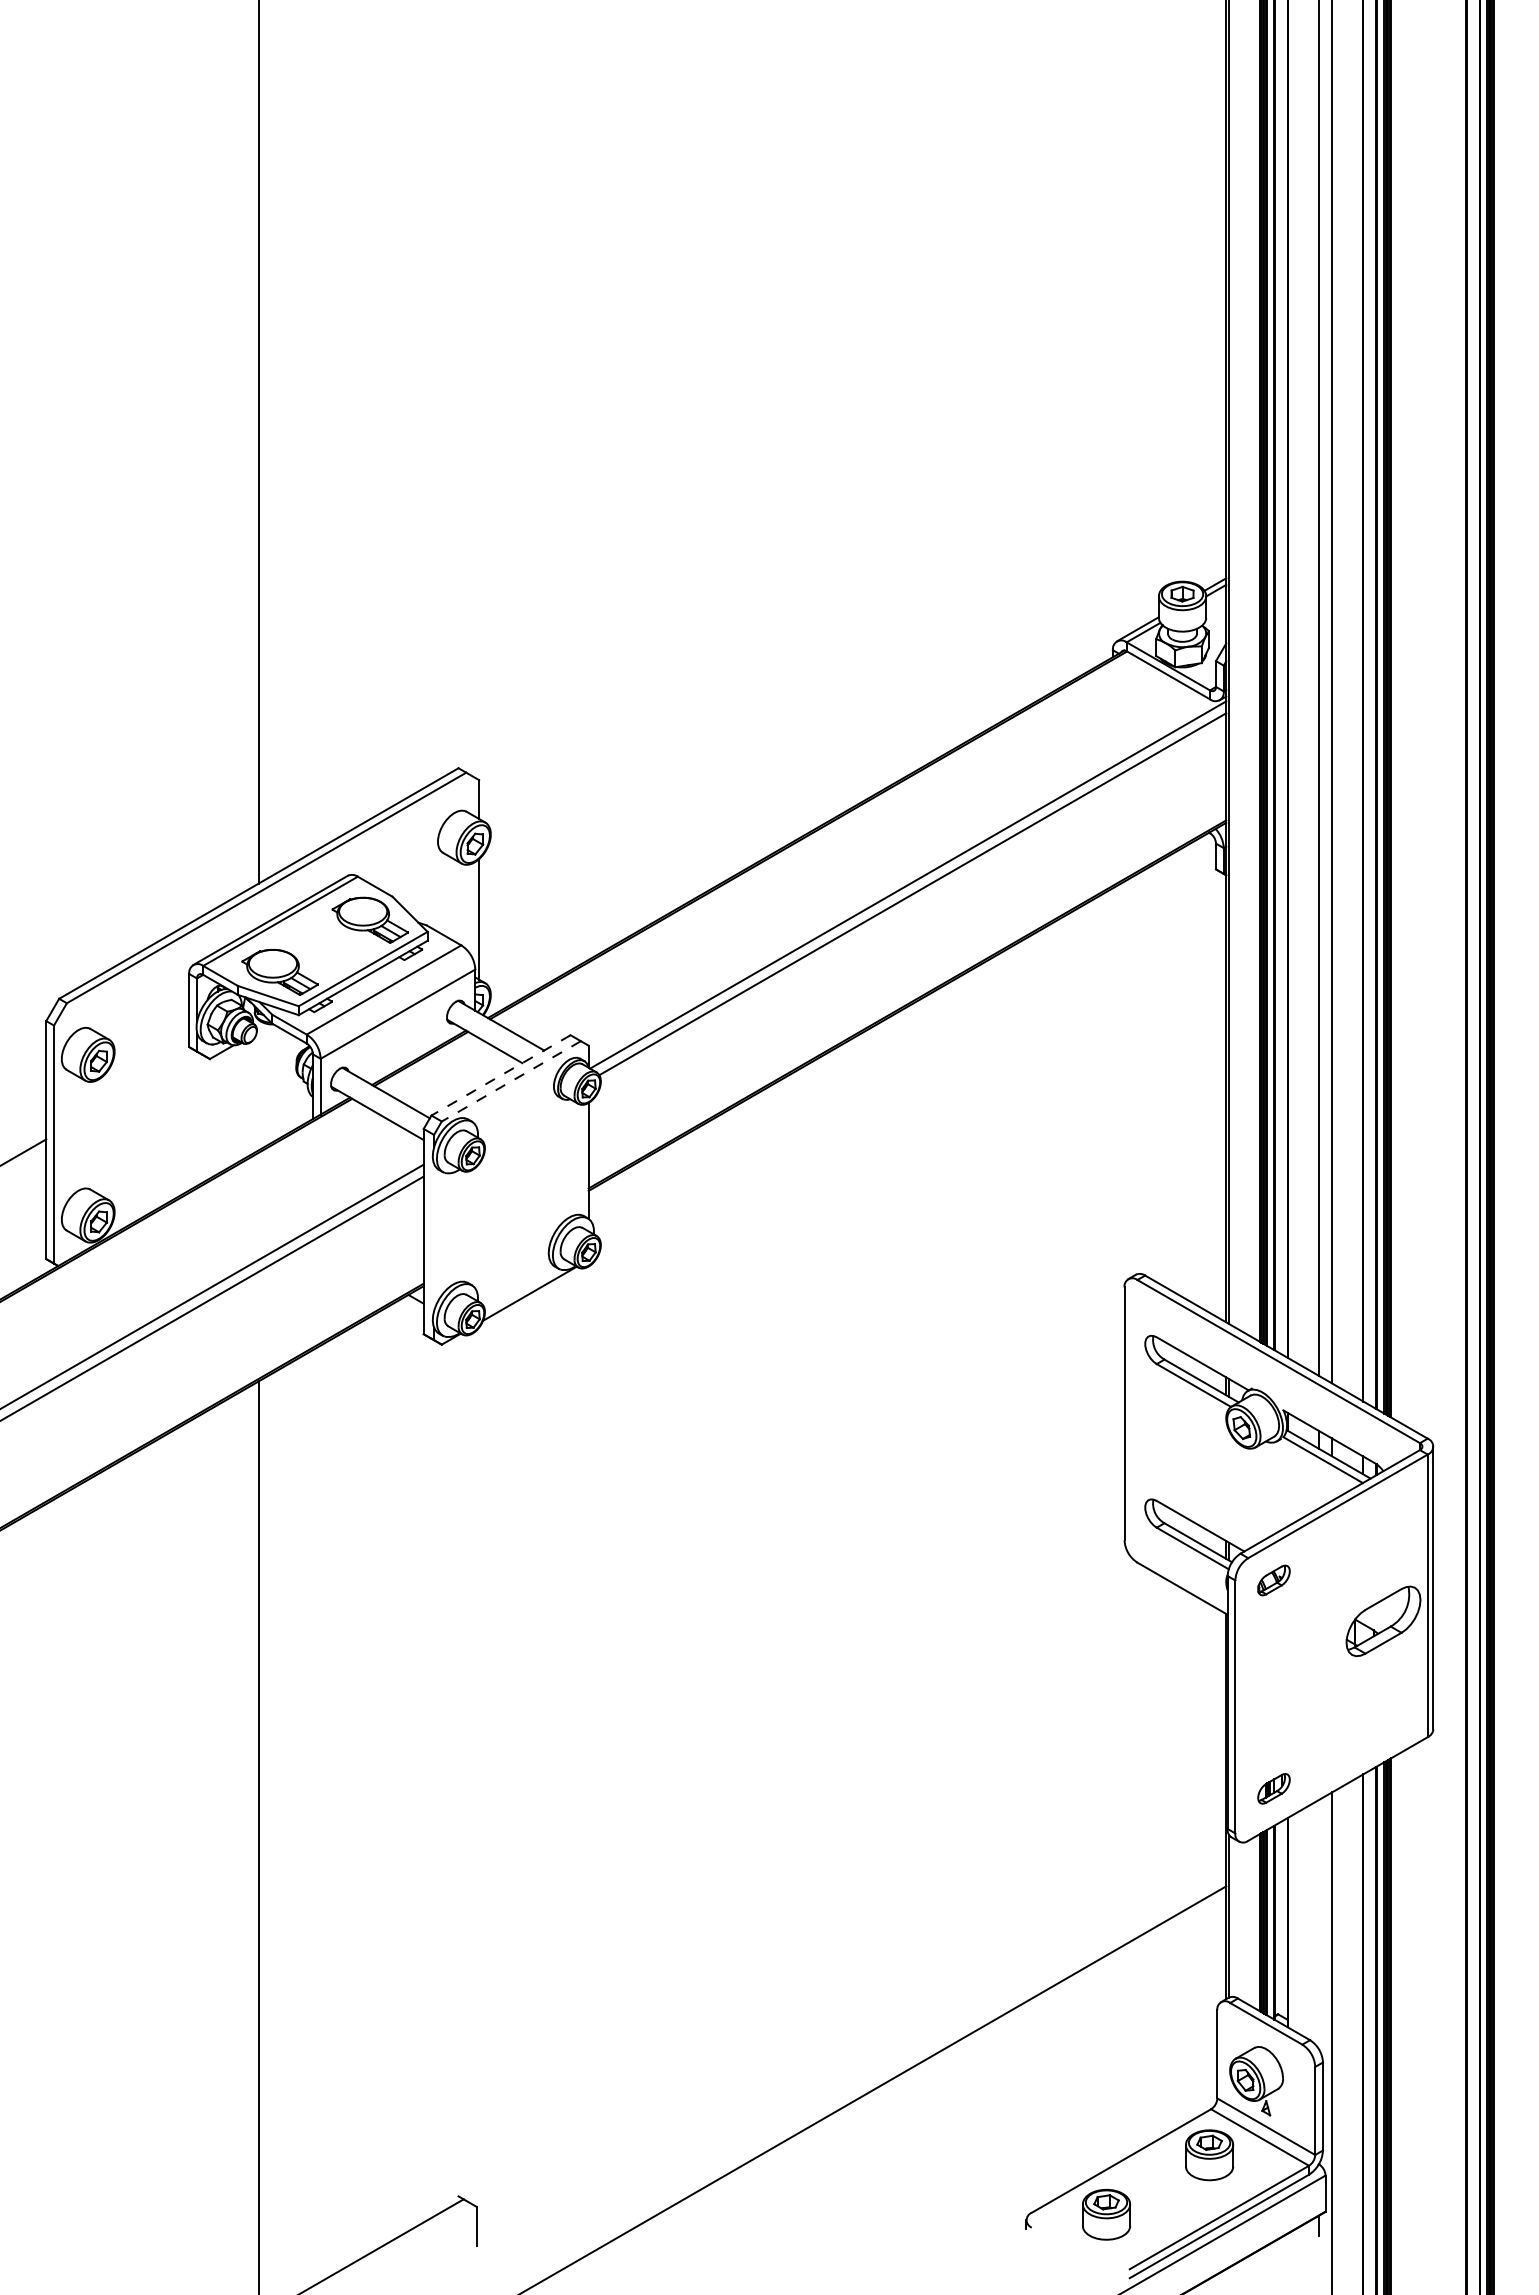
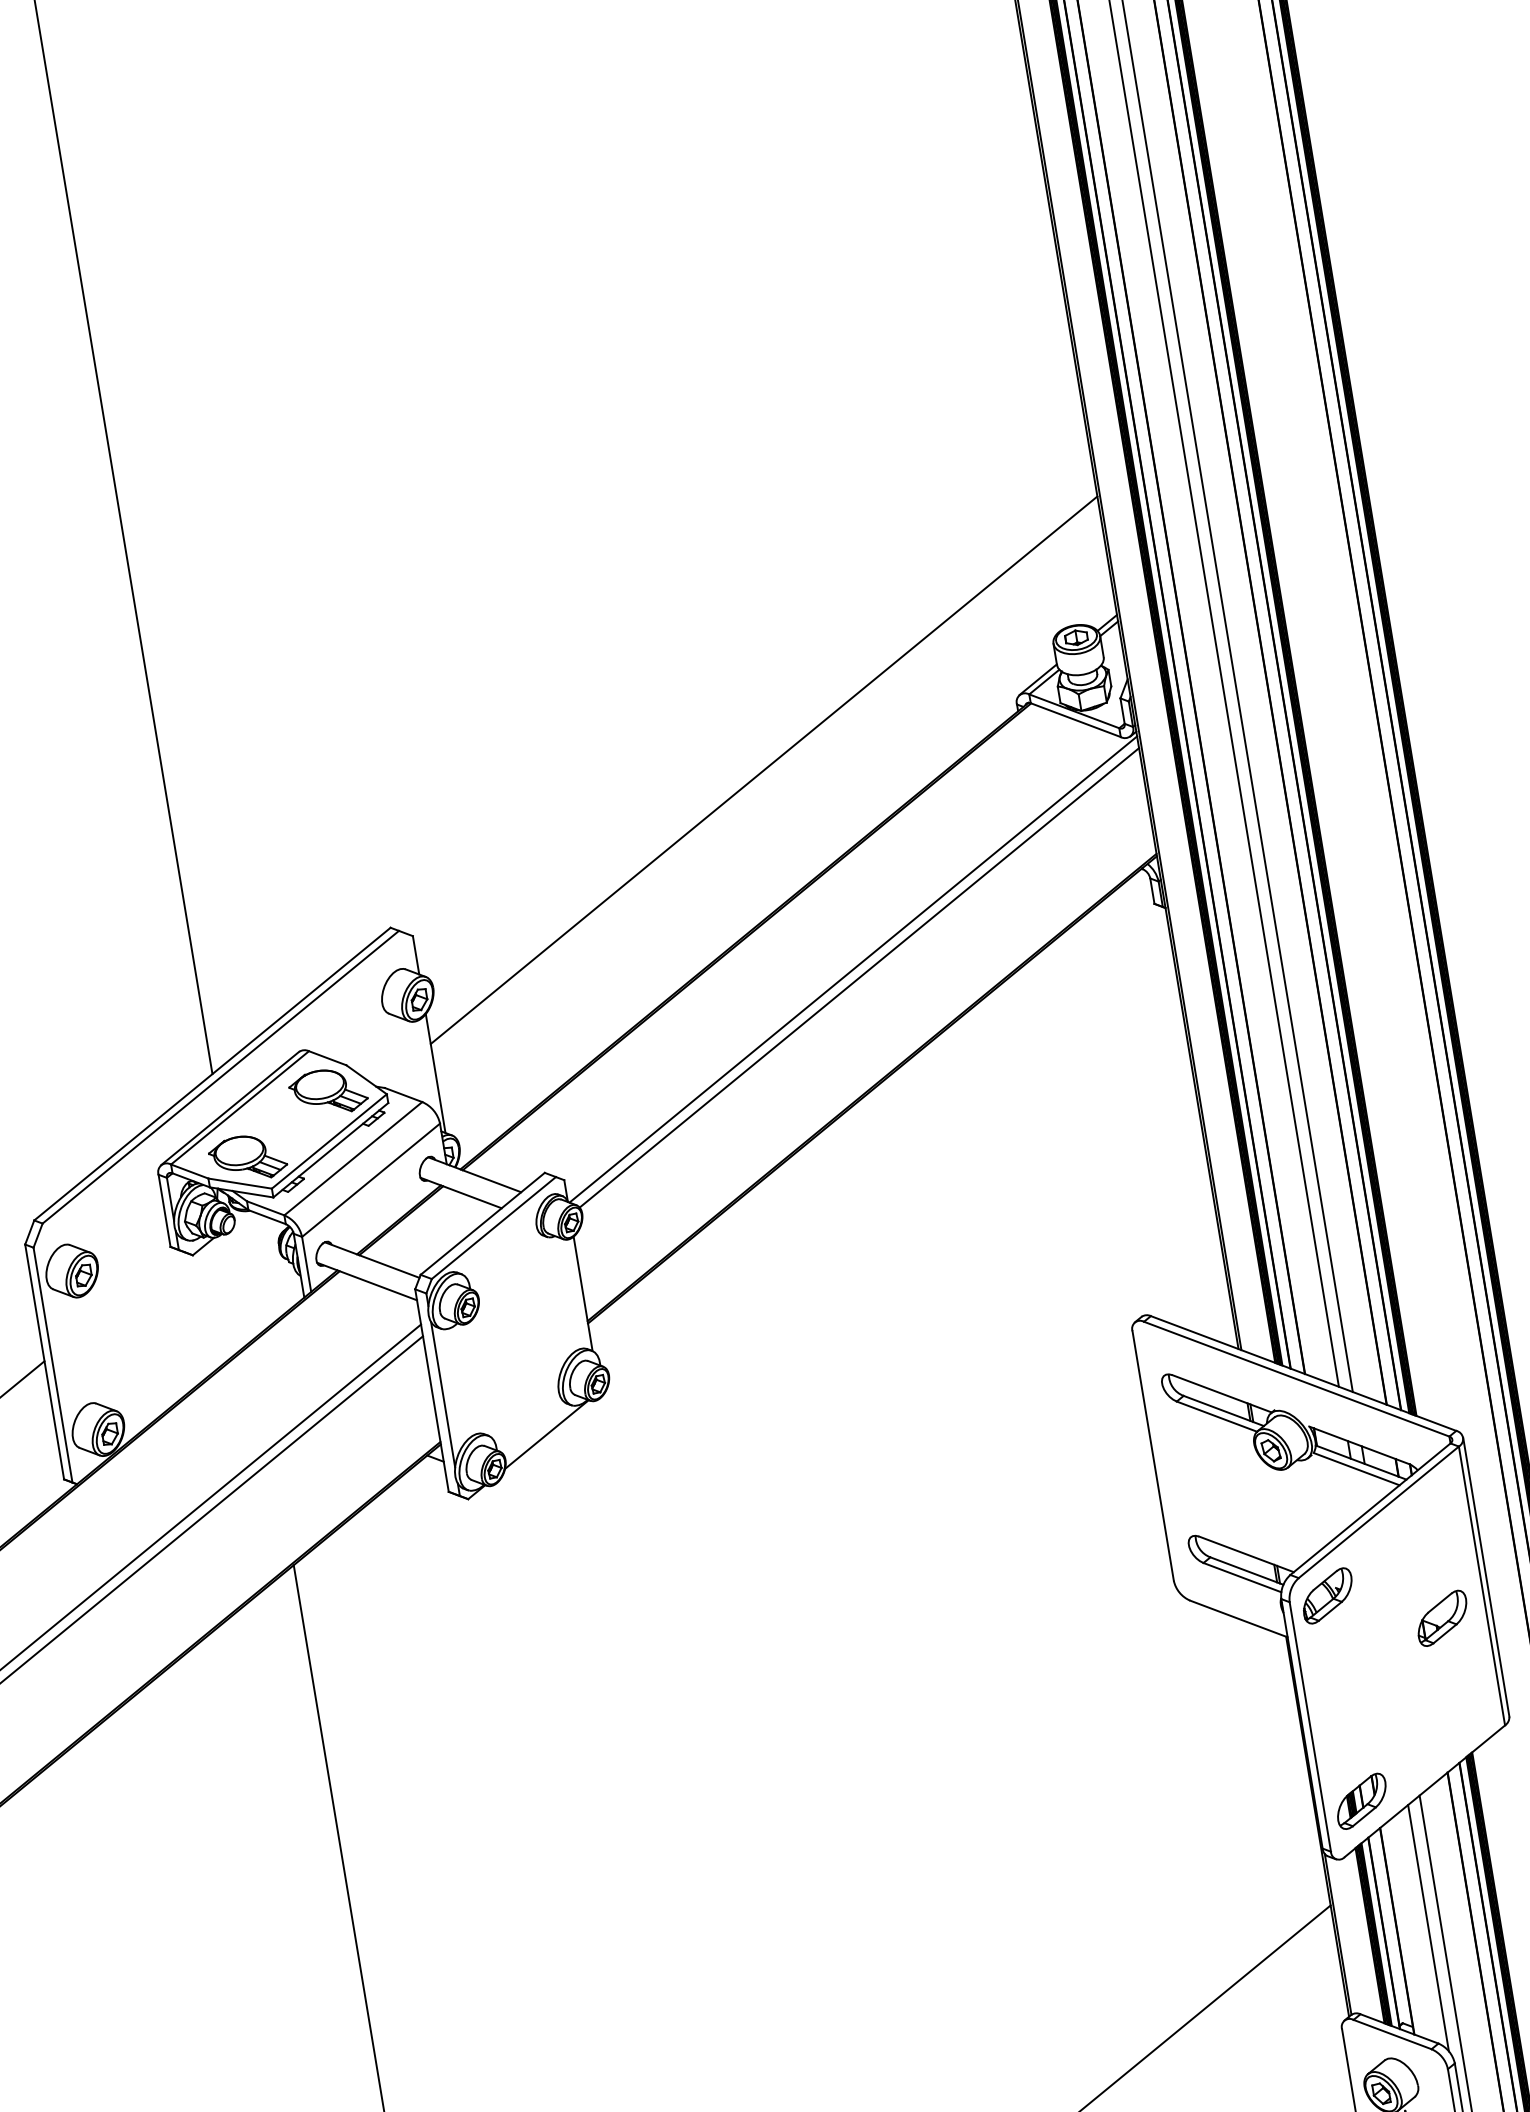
line: (852, 673) -> (763, 769), added
line: (500, 1075) -> (482, 1224), dashed -> solid
line: (510, 1081) -> (493, 1228), dashed -> solid
line: (434, 1237) -> (443, 1394), added
part: (1273, 1580) -> (1327, 1596), size x1.67
part: (1383, 1621) -> (1442, 1618), size x0.71
part: (1273, 1788) -> (1361, 1801), size x1.67
line: (1319, 1924) -> (1428, 1927), added

